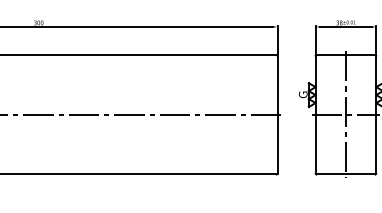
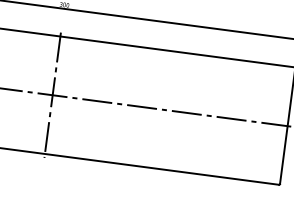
line: (38, 114) -> (52, 94), added

